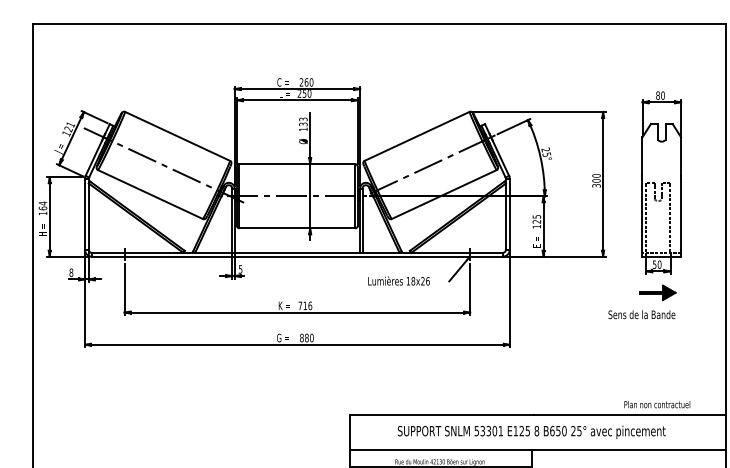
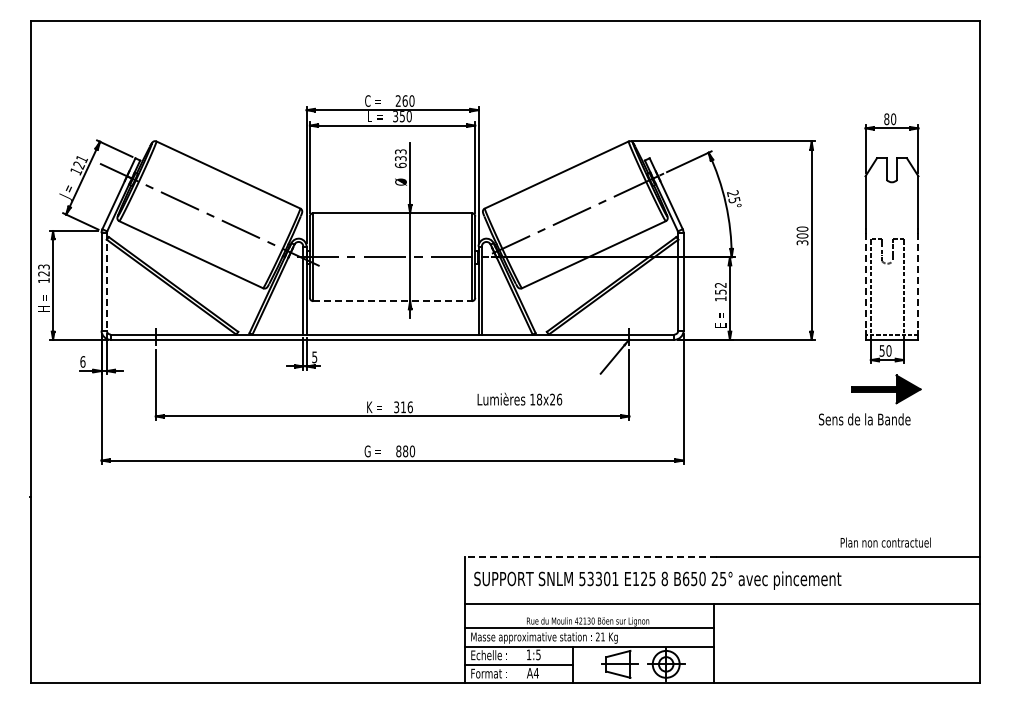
text: (299, 93) -> (395, 116), 250 -> 350
text: (303, 129) -> (400, 165), 133 -> 633
text: (42, 206) -> (43, 270), 164 -> 123
line: (88, 214) -> (106, 281), solid -> dashed
line: (642, 214) -> (865, 281), solid -> dashed
line: (681, 214) -> (918, 281), solid -> dashed
text: (536, 219) -> (720, 288), 125 -> 152
line: (298, 228) -> (393, 301), solid -> dashed
text: (71, 272) -> (82, 361), 8 -> 6
text: (398, 280) -> (519, 398), moved
part: (657, 292) -> (886, 389), size x1.4
text: (300, 306) -> (396, 407), 716 -> 316
line: (441, 415) -> (590, 557), solid -> dashed
text: (531, 432) -> (657, 580), moved

